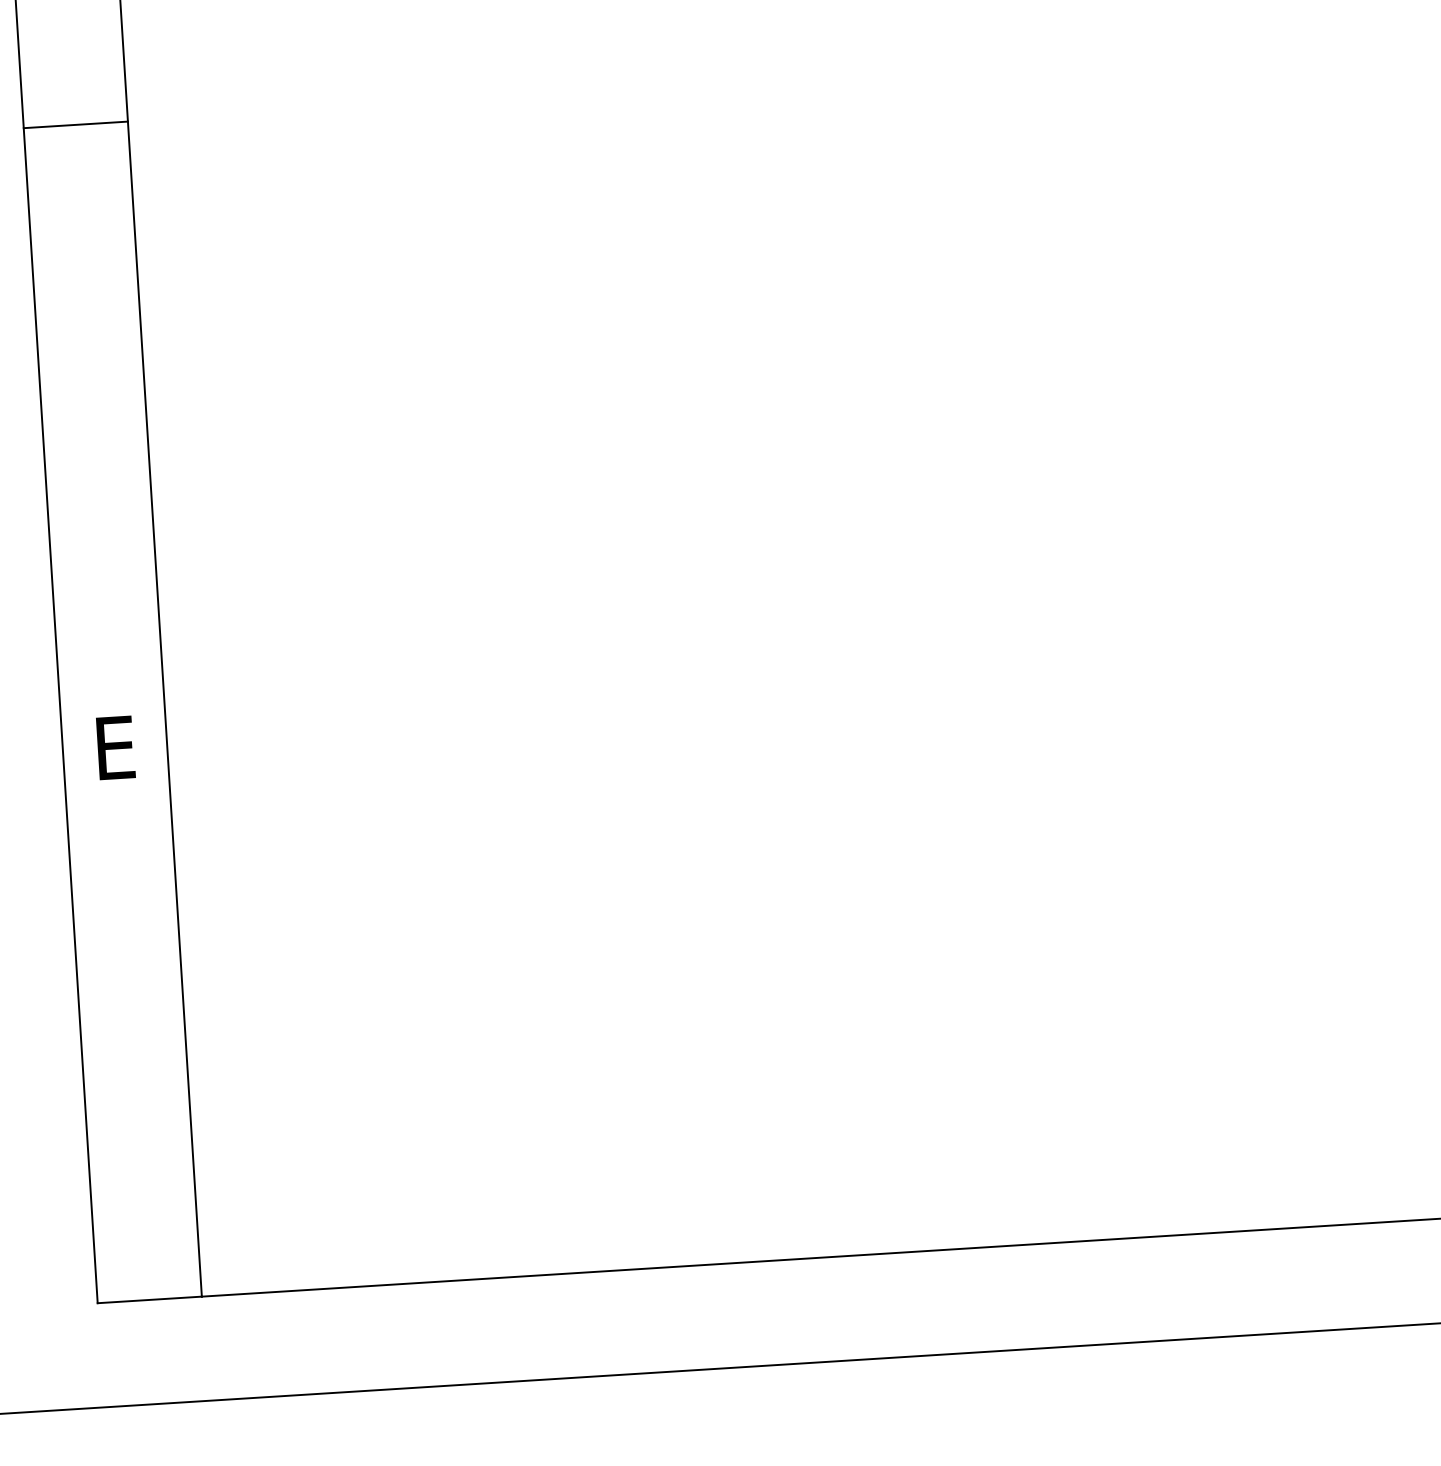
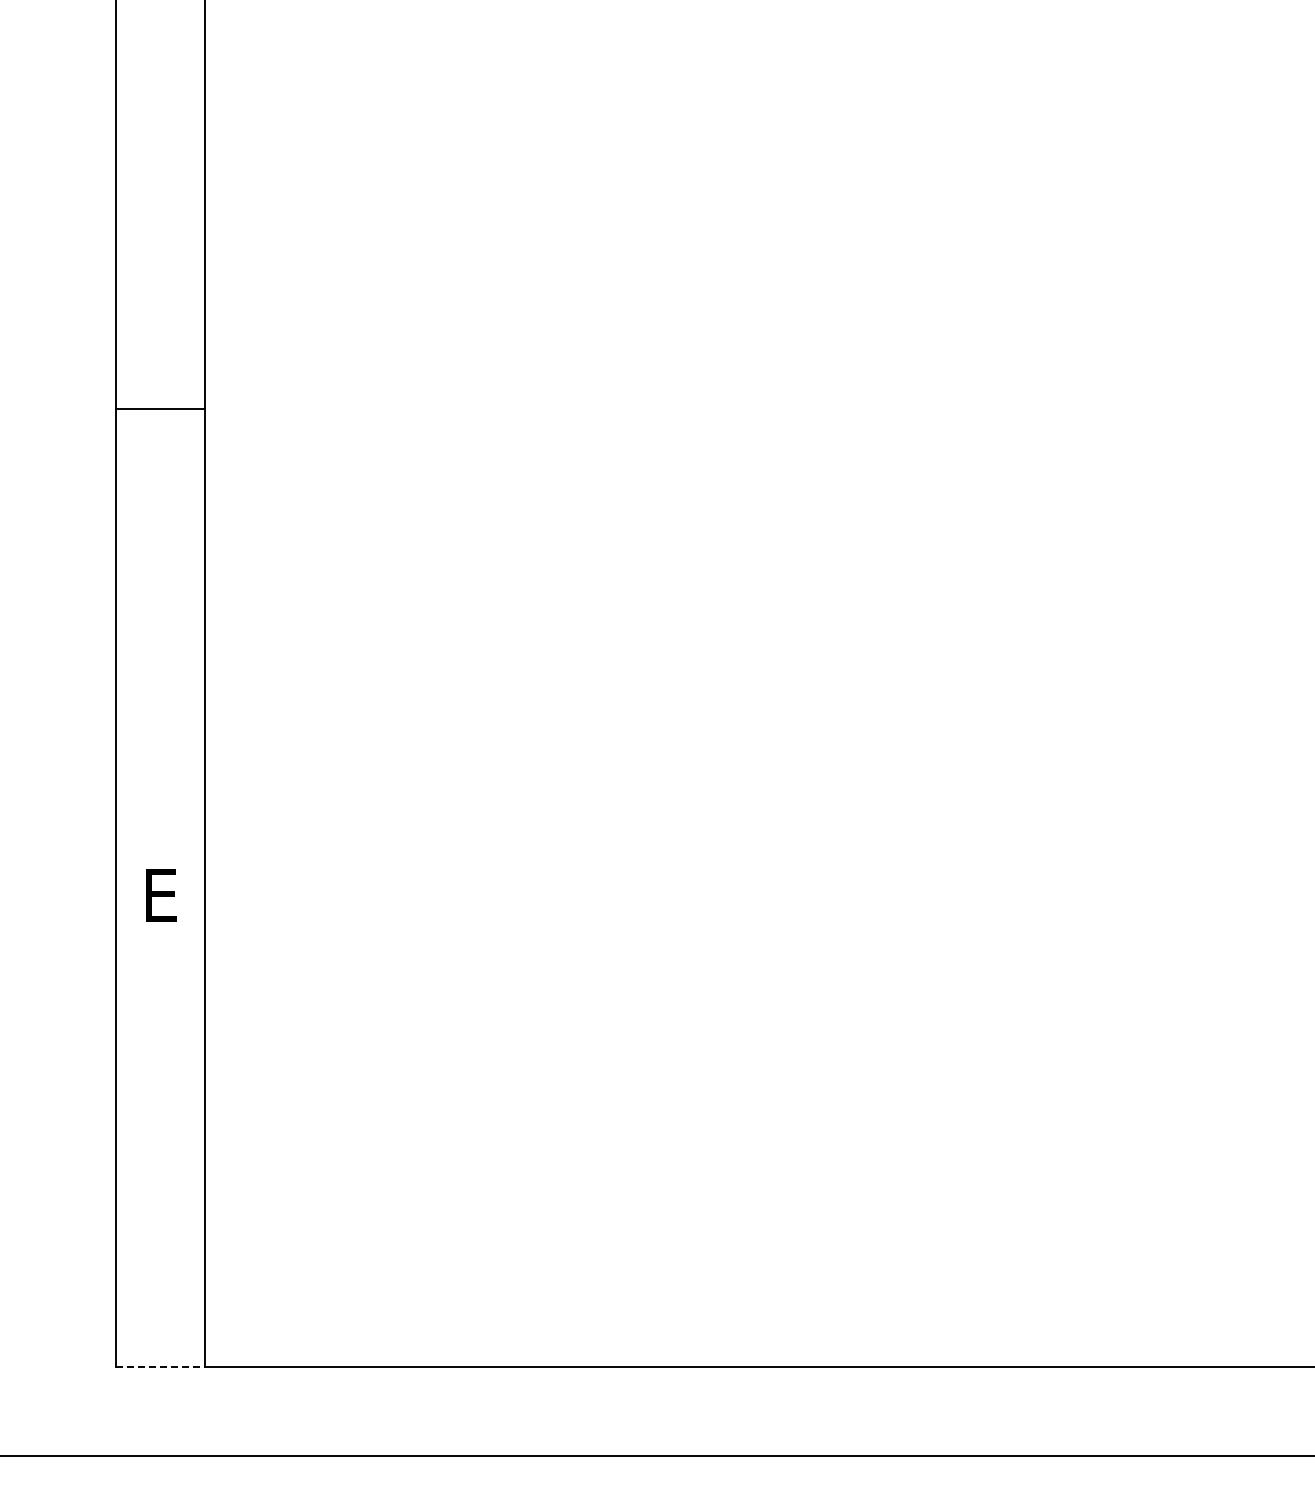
line: (75, 124) -> (160, 408), moved
line: (150, 1299) -> (161, 1366), solid -> dashed

